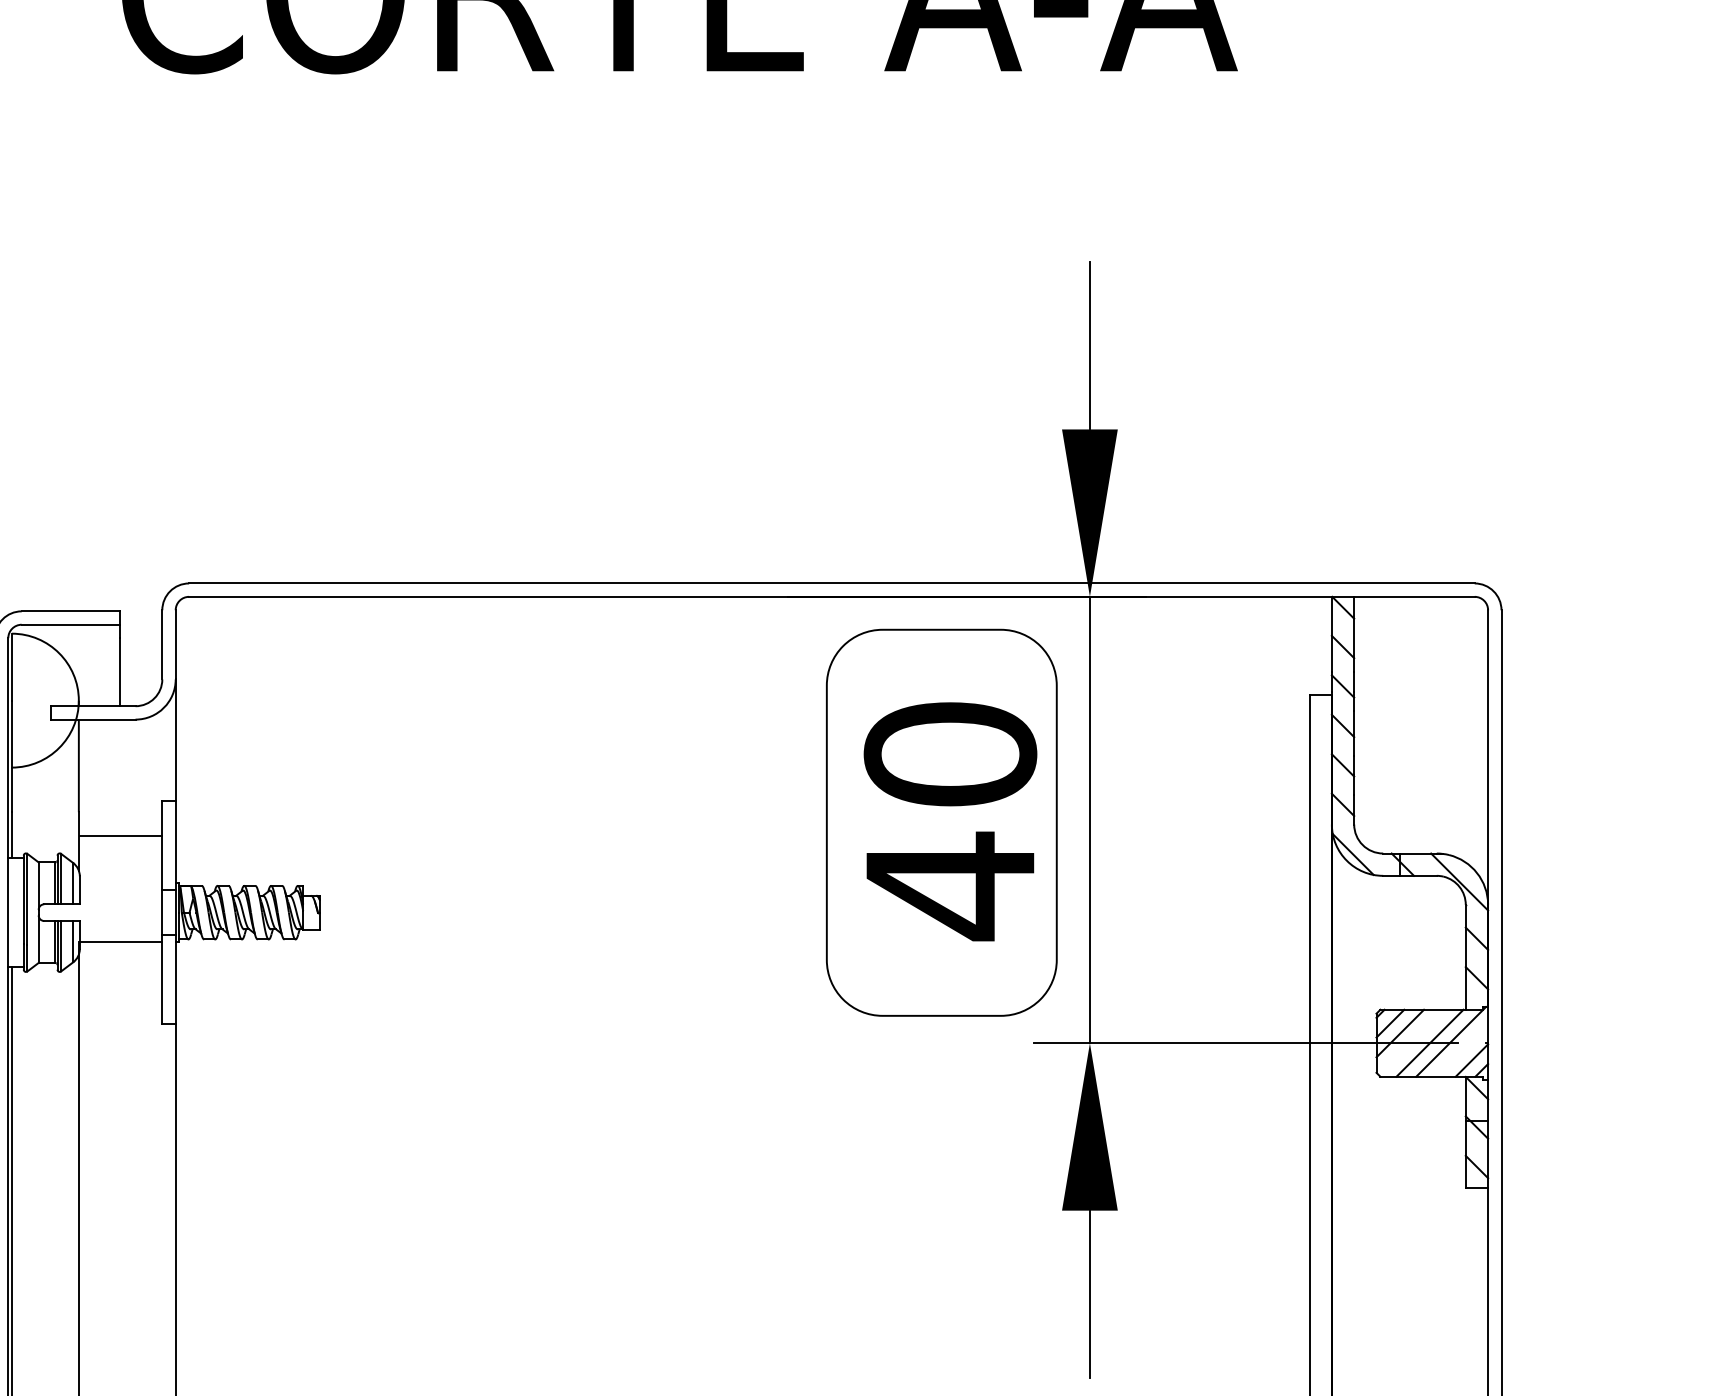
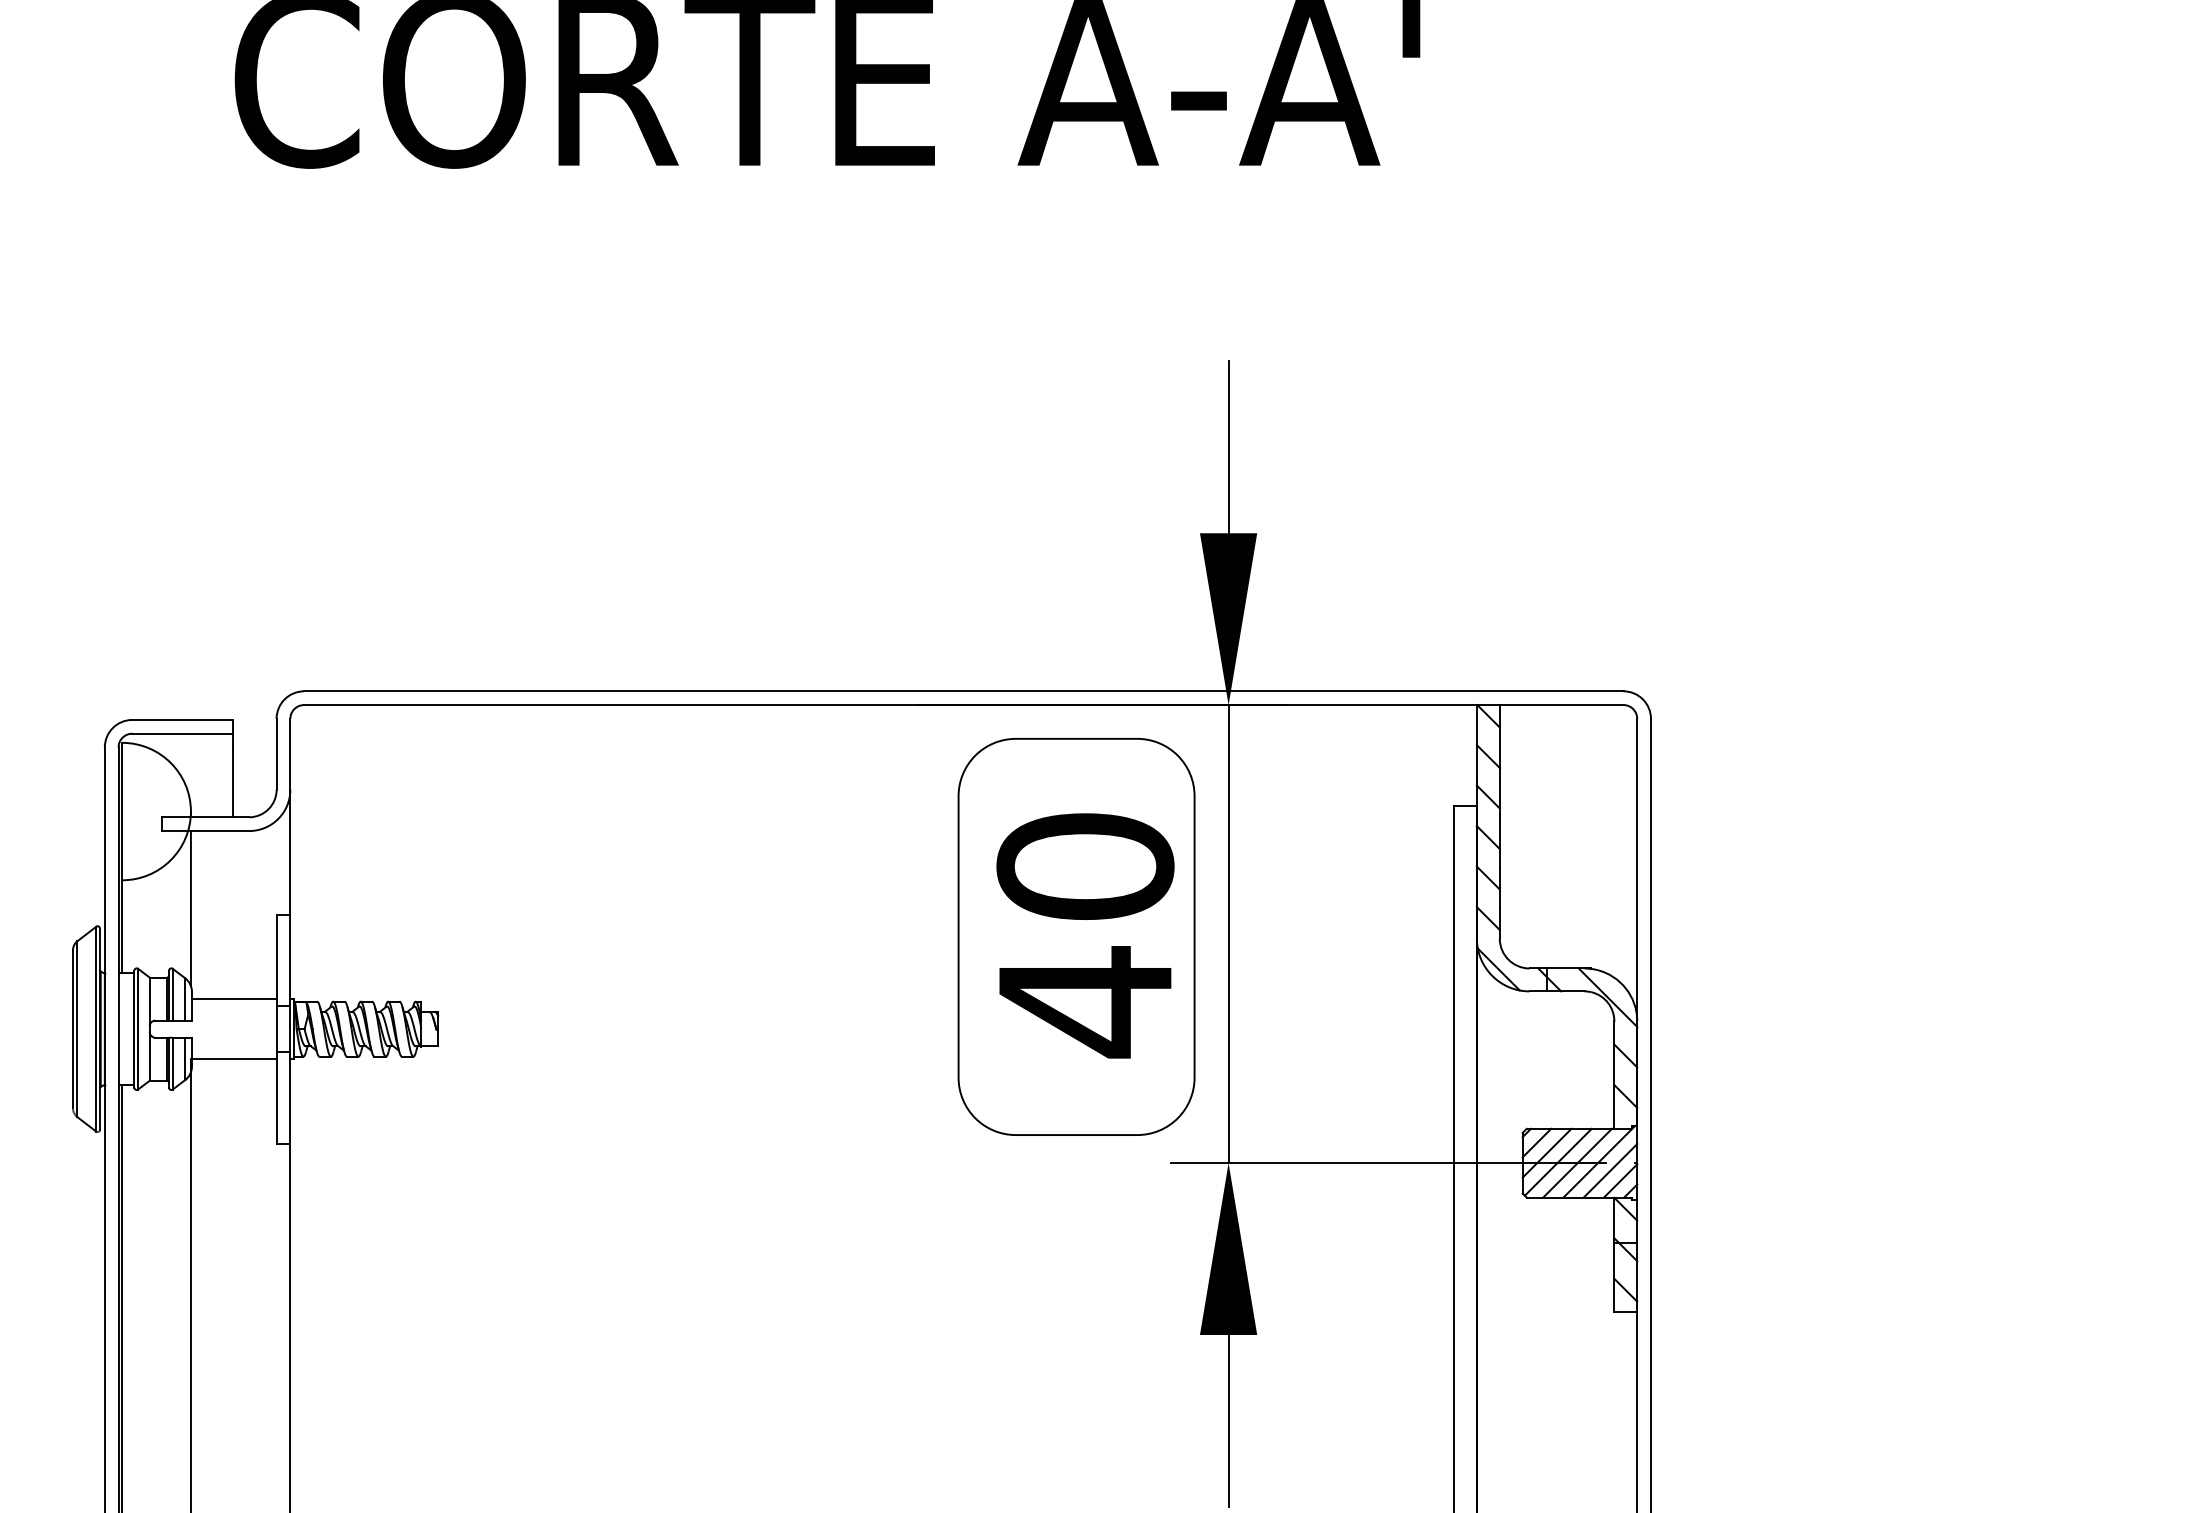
line: (120, 836) -> (233, 999), moved
line: (1410, 1041) -> (1557, 1161), added
line: (1462, 1050) -> (1610, 1170), added

